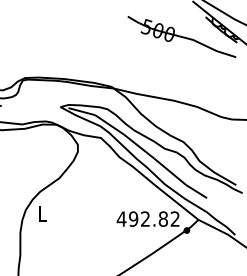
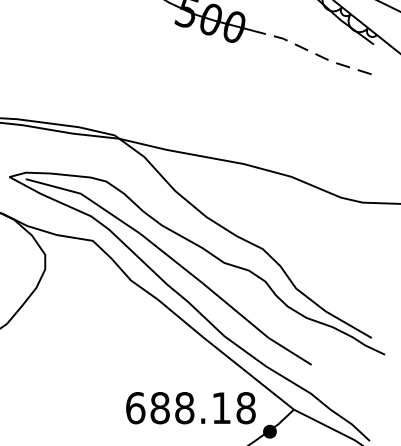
line: (207, 46) -> (312, 52), solid -> dashed
text: (147, 218) -> (188, 406), 492.82 -> 688.18

